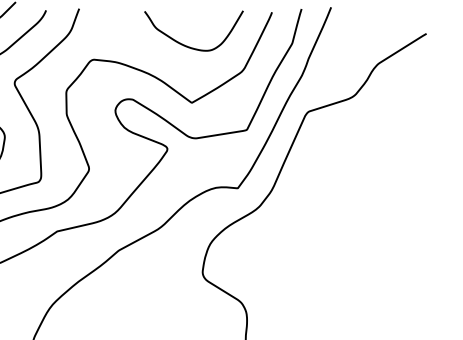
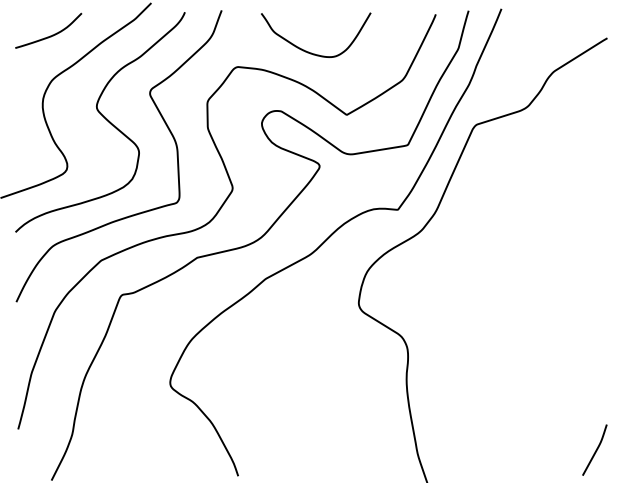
curve: (189, 46) -> (311, 52), moved

